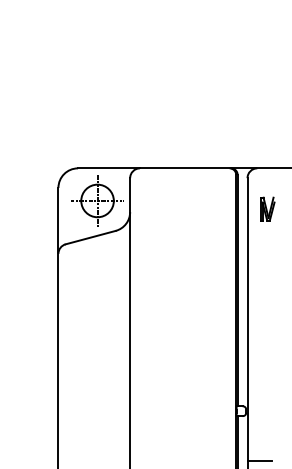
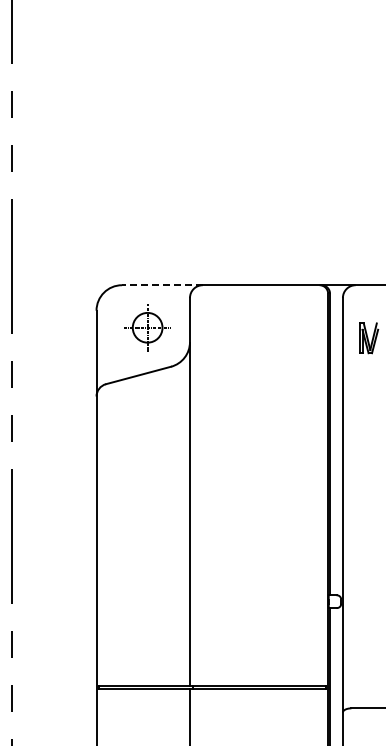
line: (108, 168) -> (161, 285), solid -> dashed
part: (97, 200) -> (147, 327), size x0.7
line: (259, 460) -> (358, 666), removed

